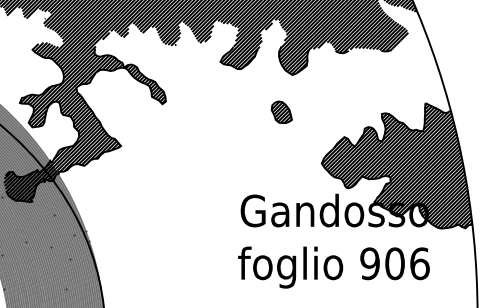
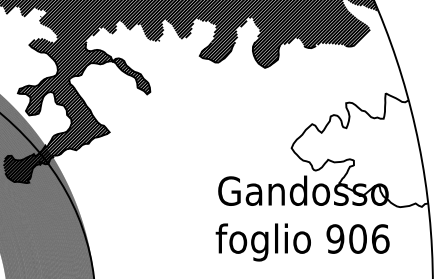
part: (281, 111) -> (255, 100), removed
hatch: (397, 165) -> (360, 149), removed

